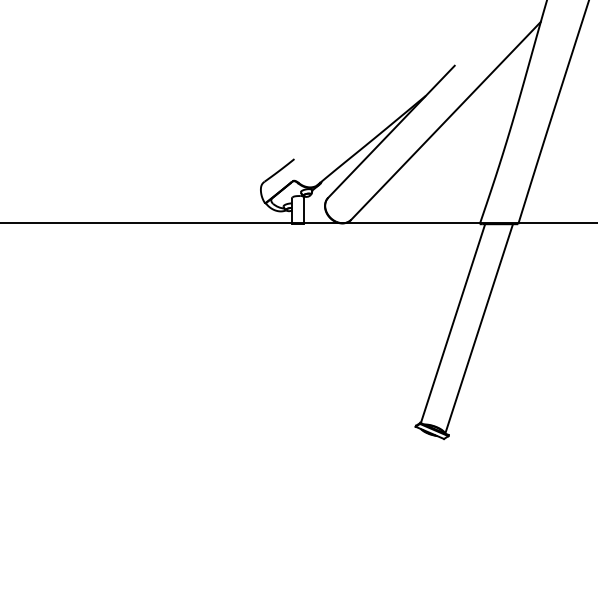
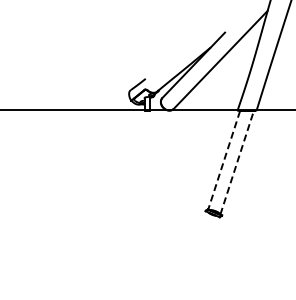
line: (453, 324) -> (224, 160), solid -> dashed
line: (479, 328) -> (237, 162), solid -> dashed

